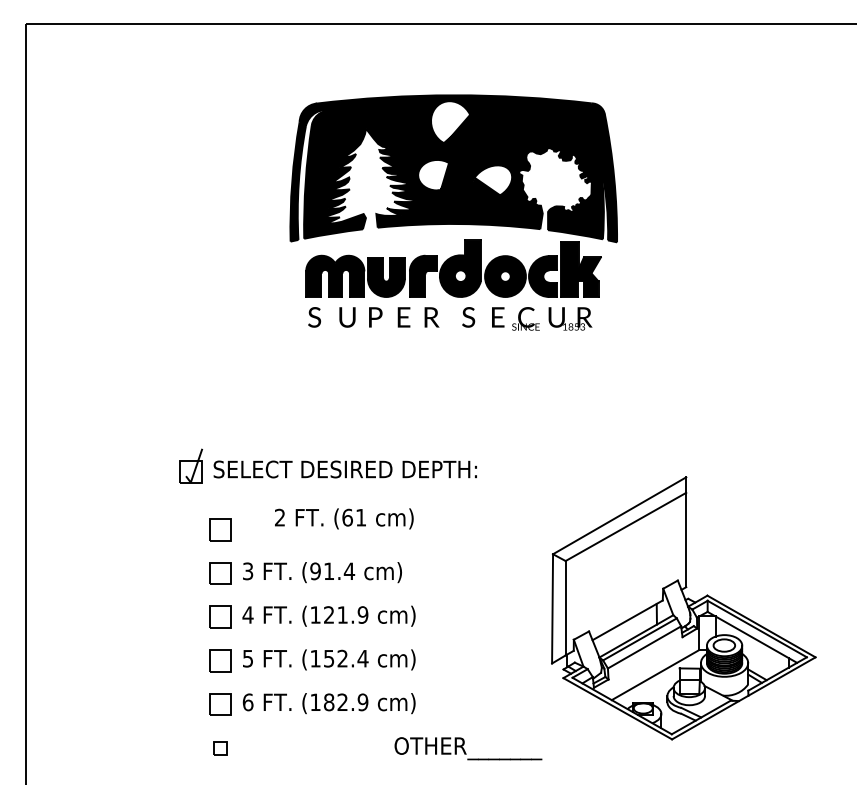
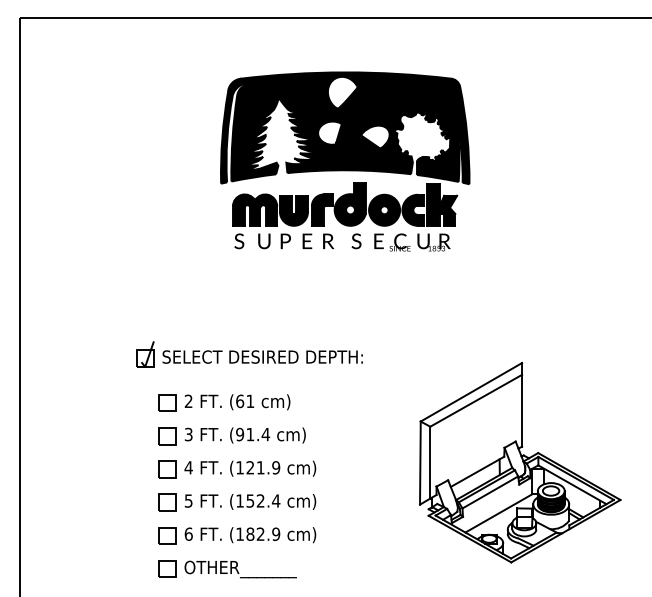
text: (344, 518) -> (237, 401), moved
part: (220, 747) -> (167, 568), size x1.67
text: (468, 748) -> (240, 569), moved

